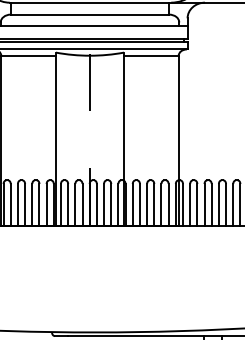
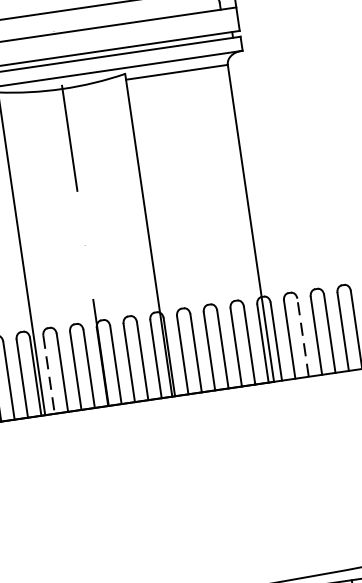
line: (61, 204) -> (49, 373), solid -> dashed
line: (197, 204) -> (303, 336), solid -> dashed

